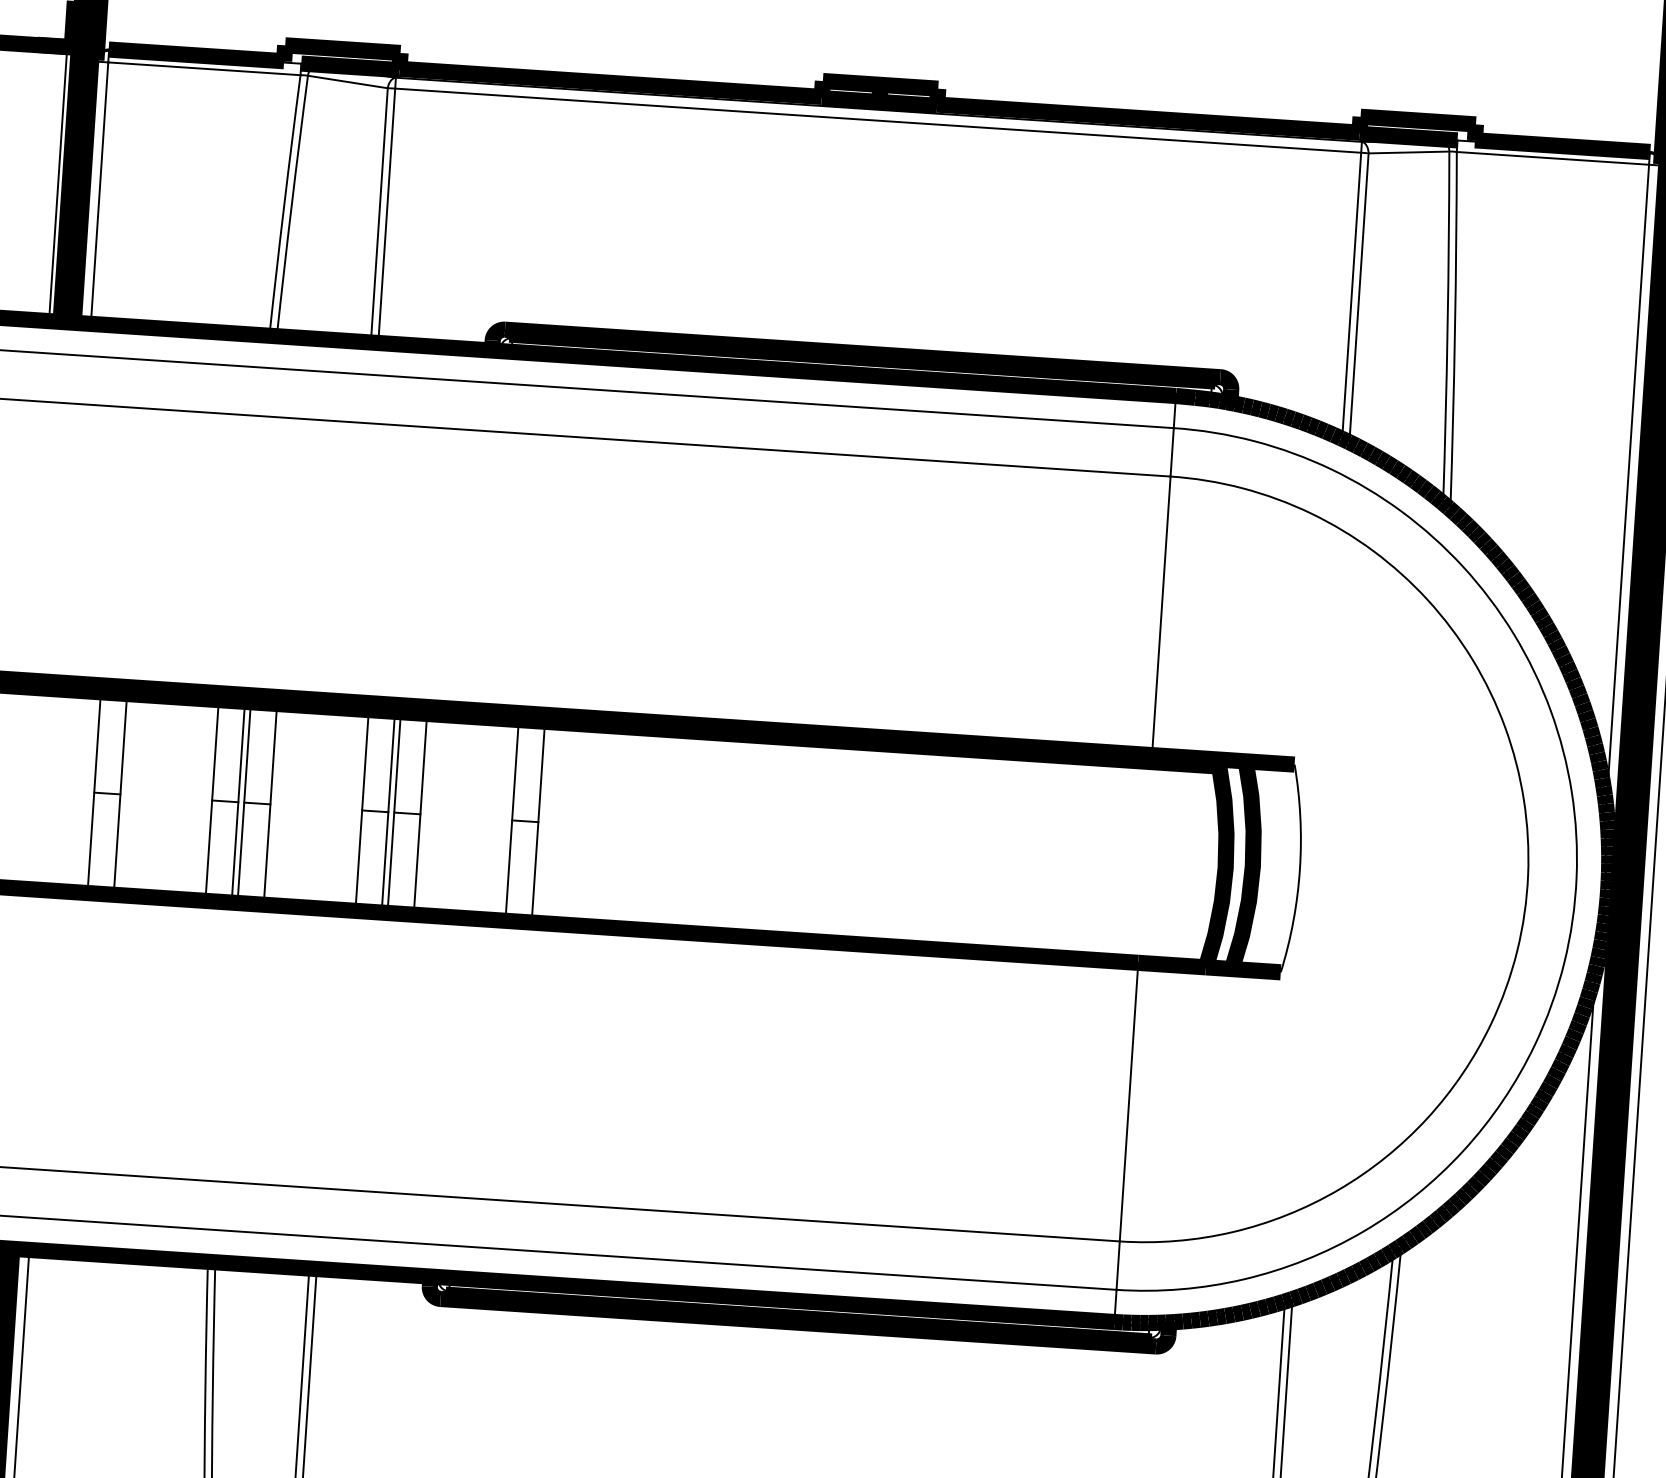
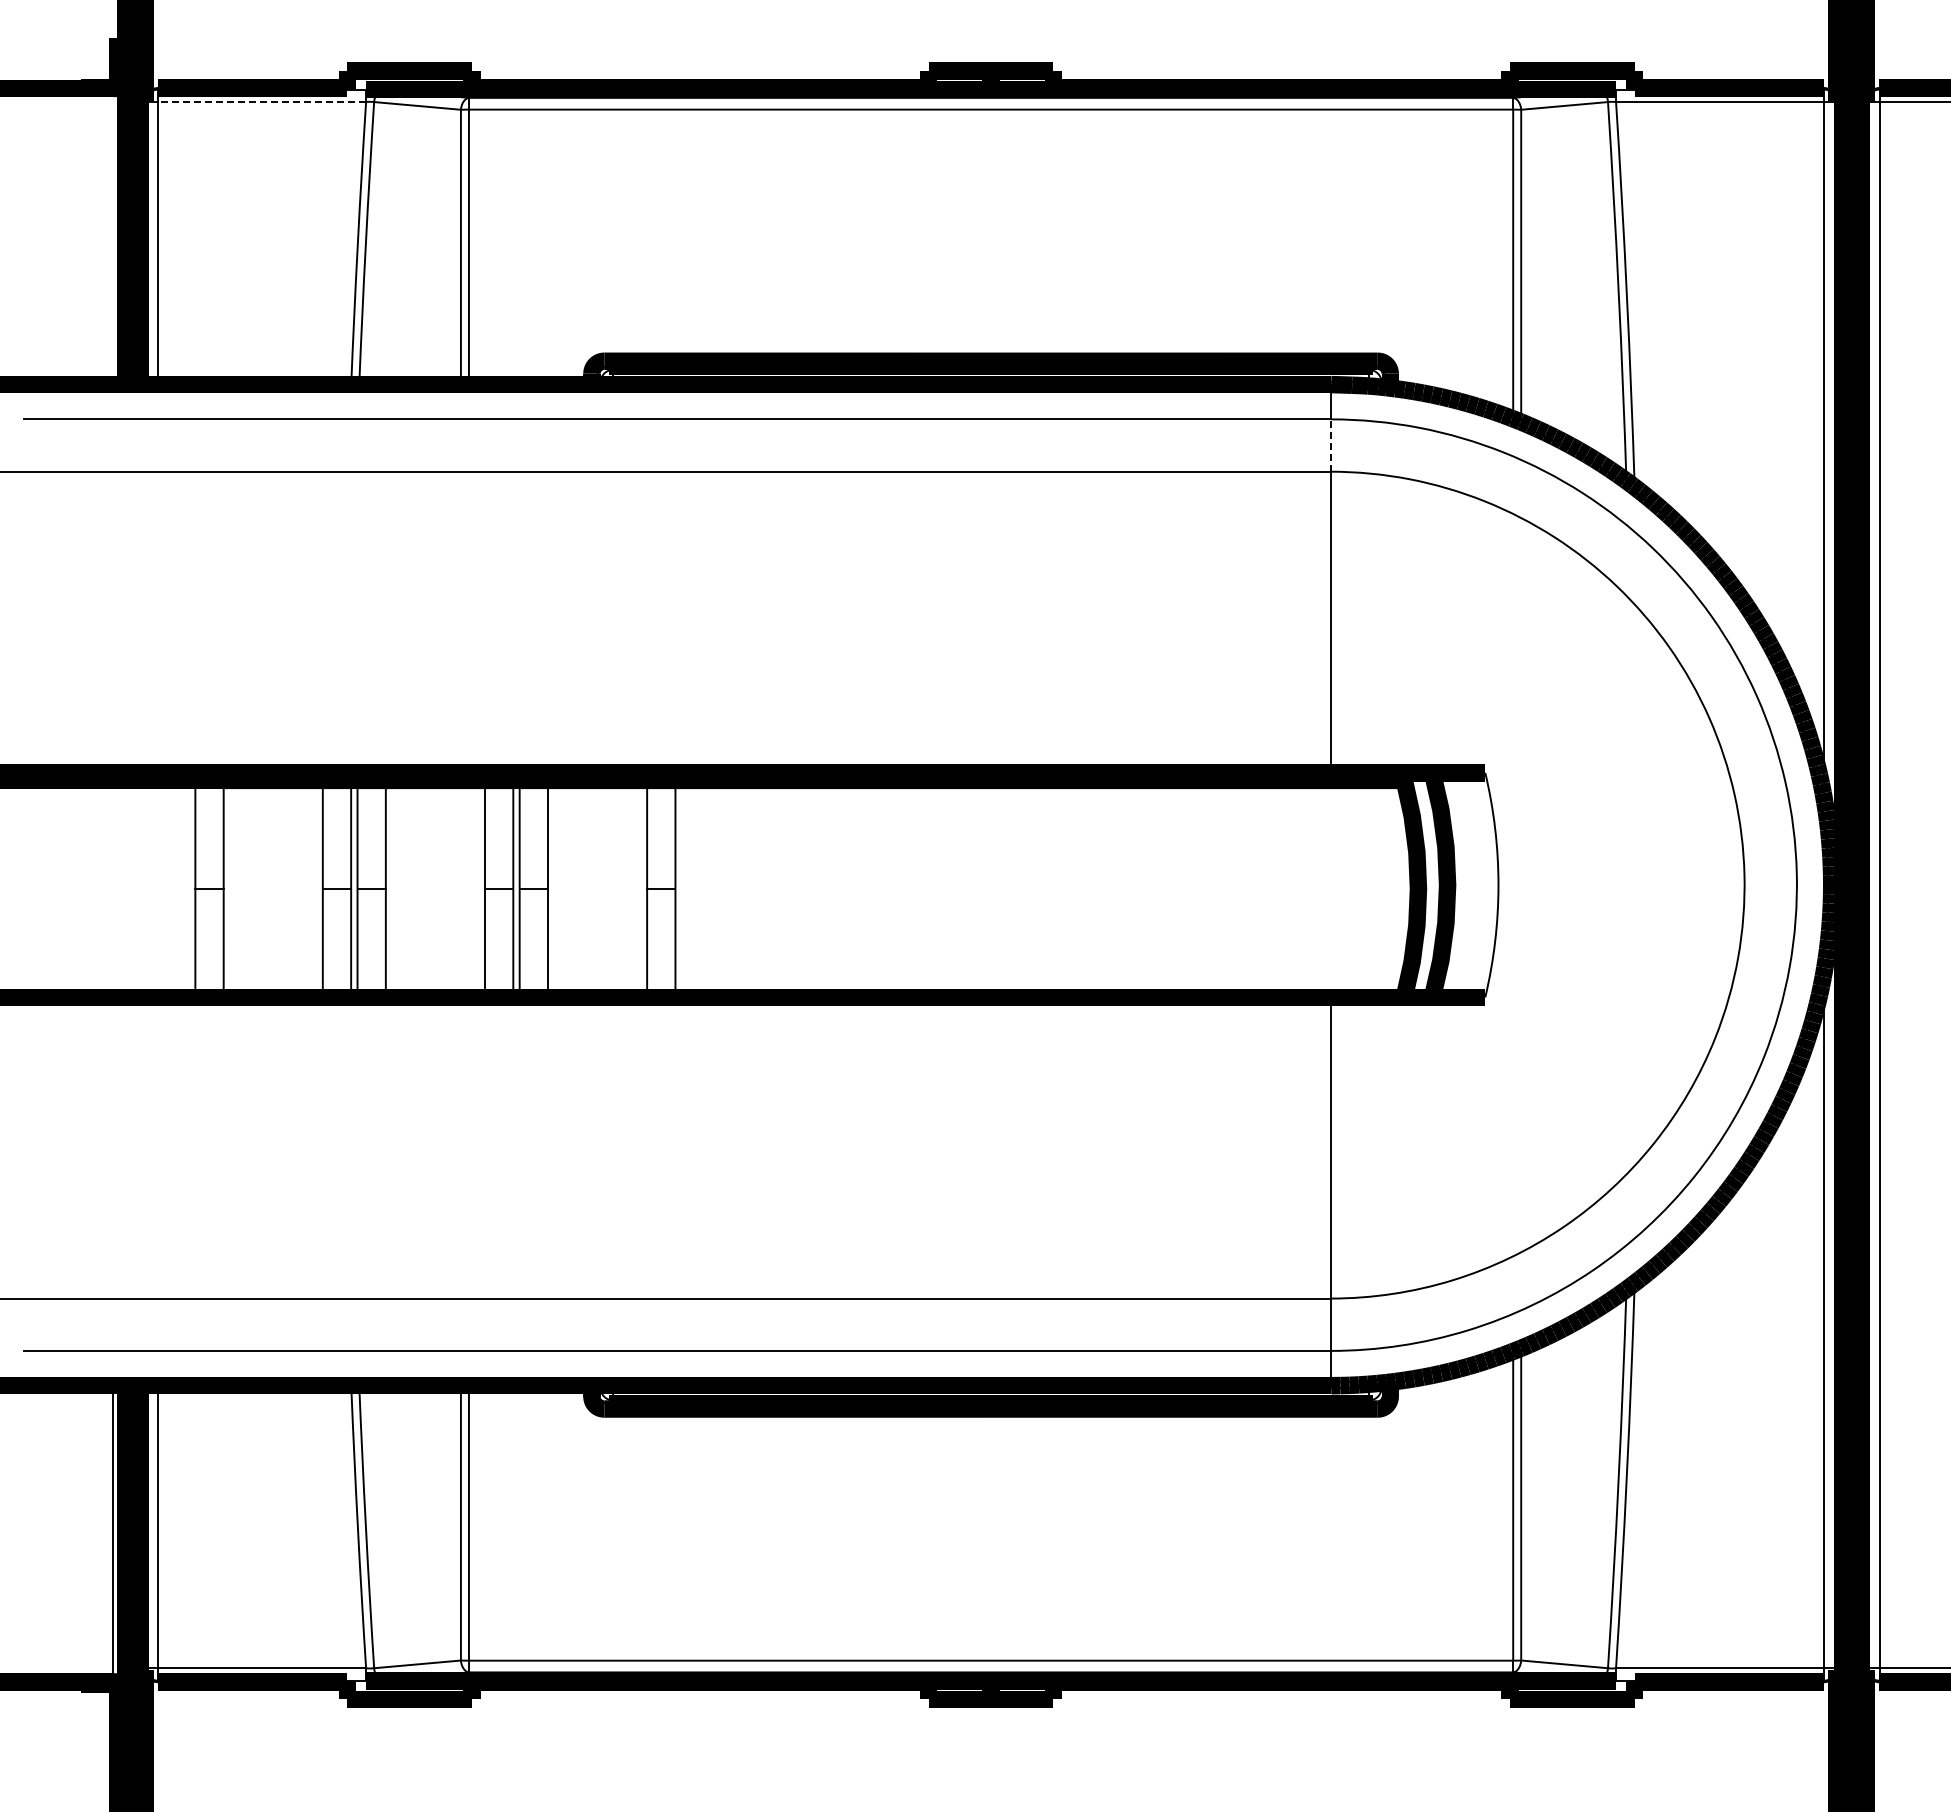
line: (204, 68) -> (262, 101), solid -> dashed
line: (58, 184) -> (113, 236), removed
line: (1172, 452) -> (1331, 445), solid -> dashed

